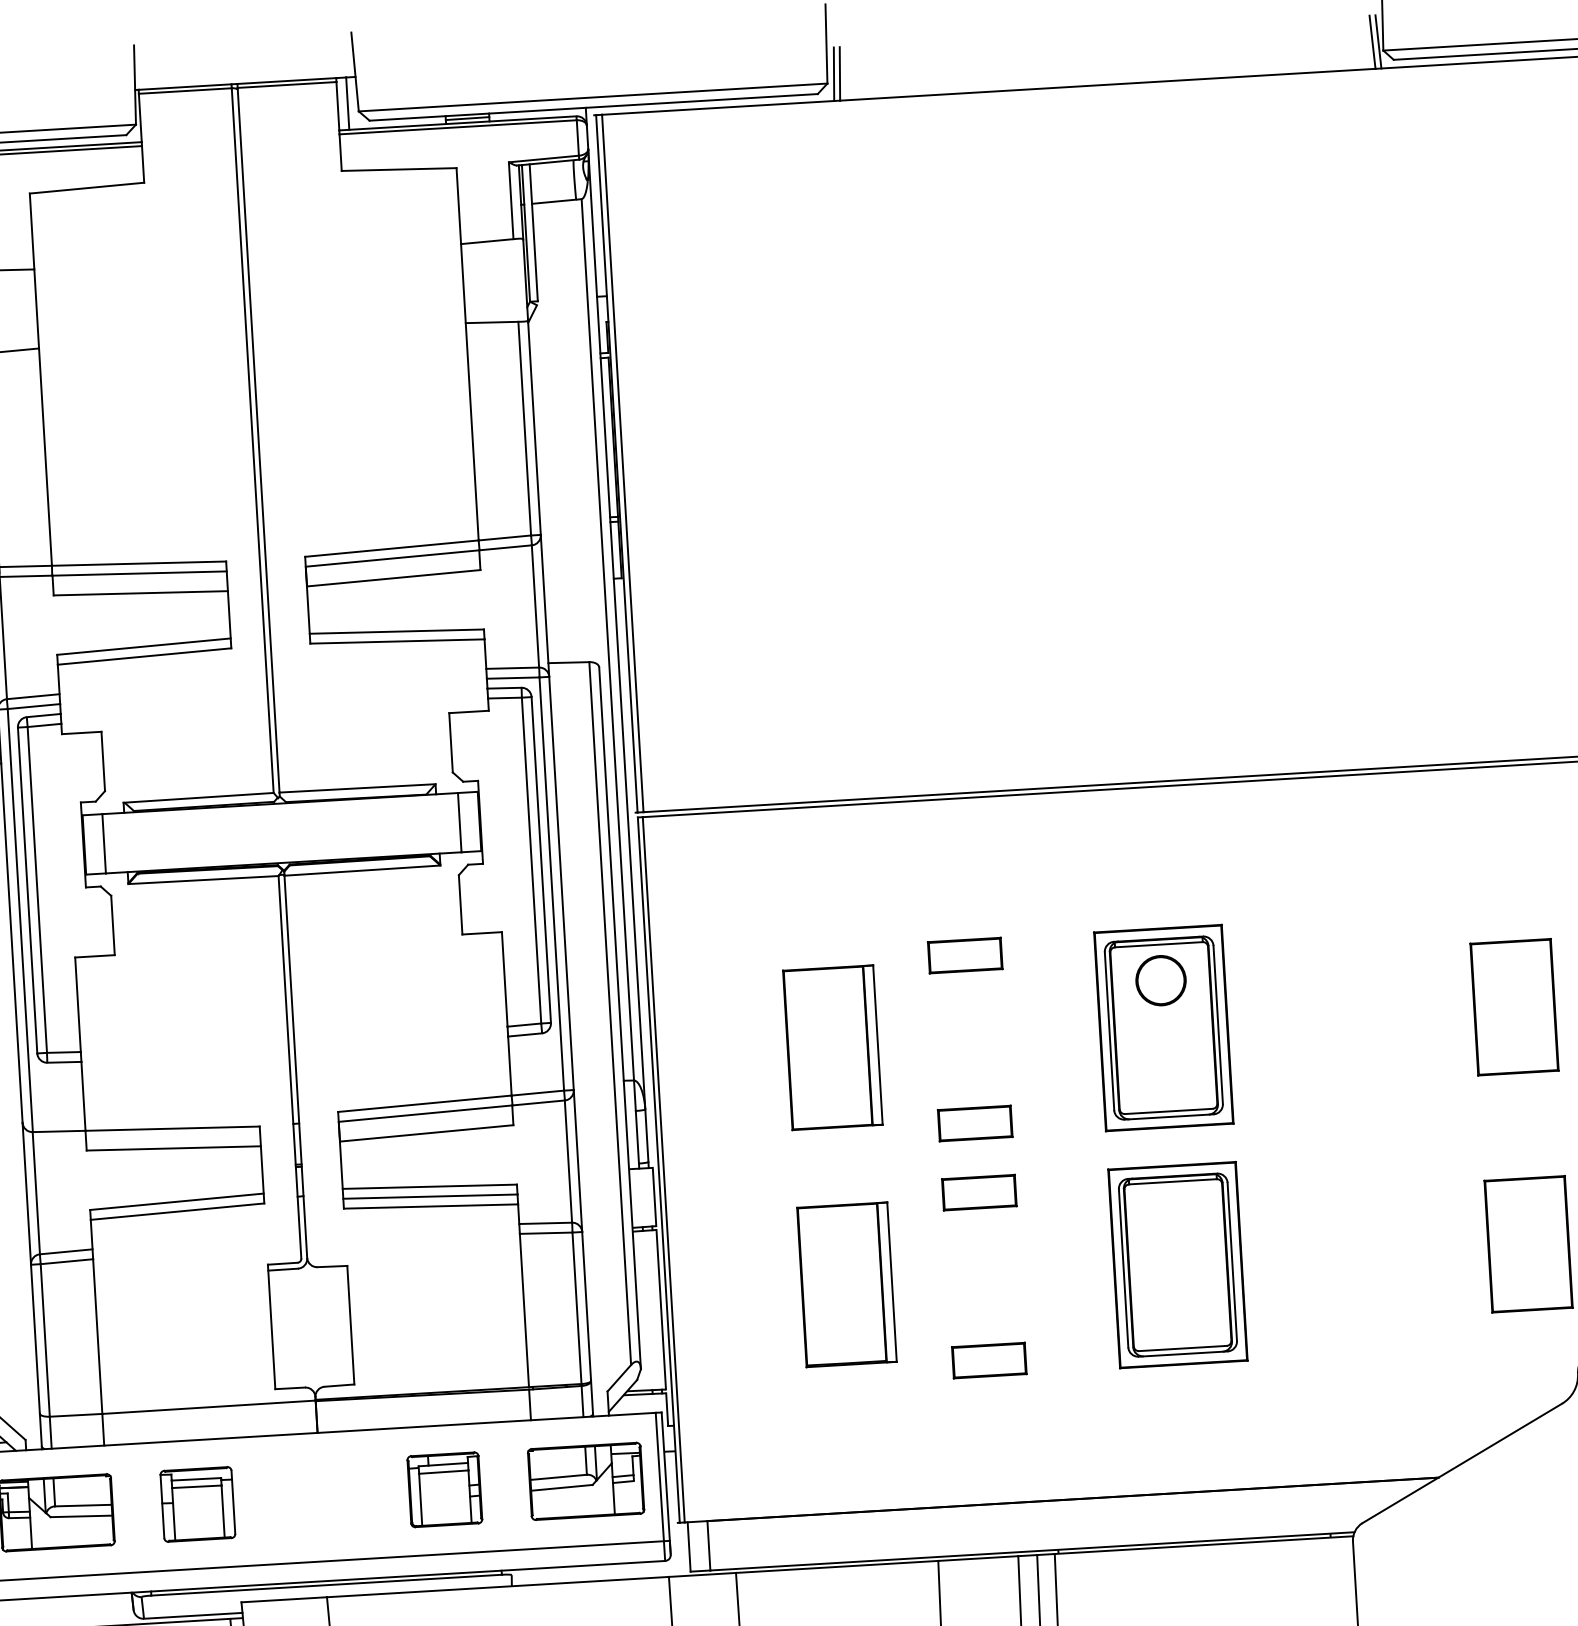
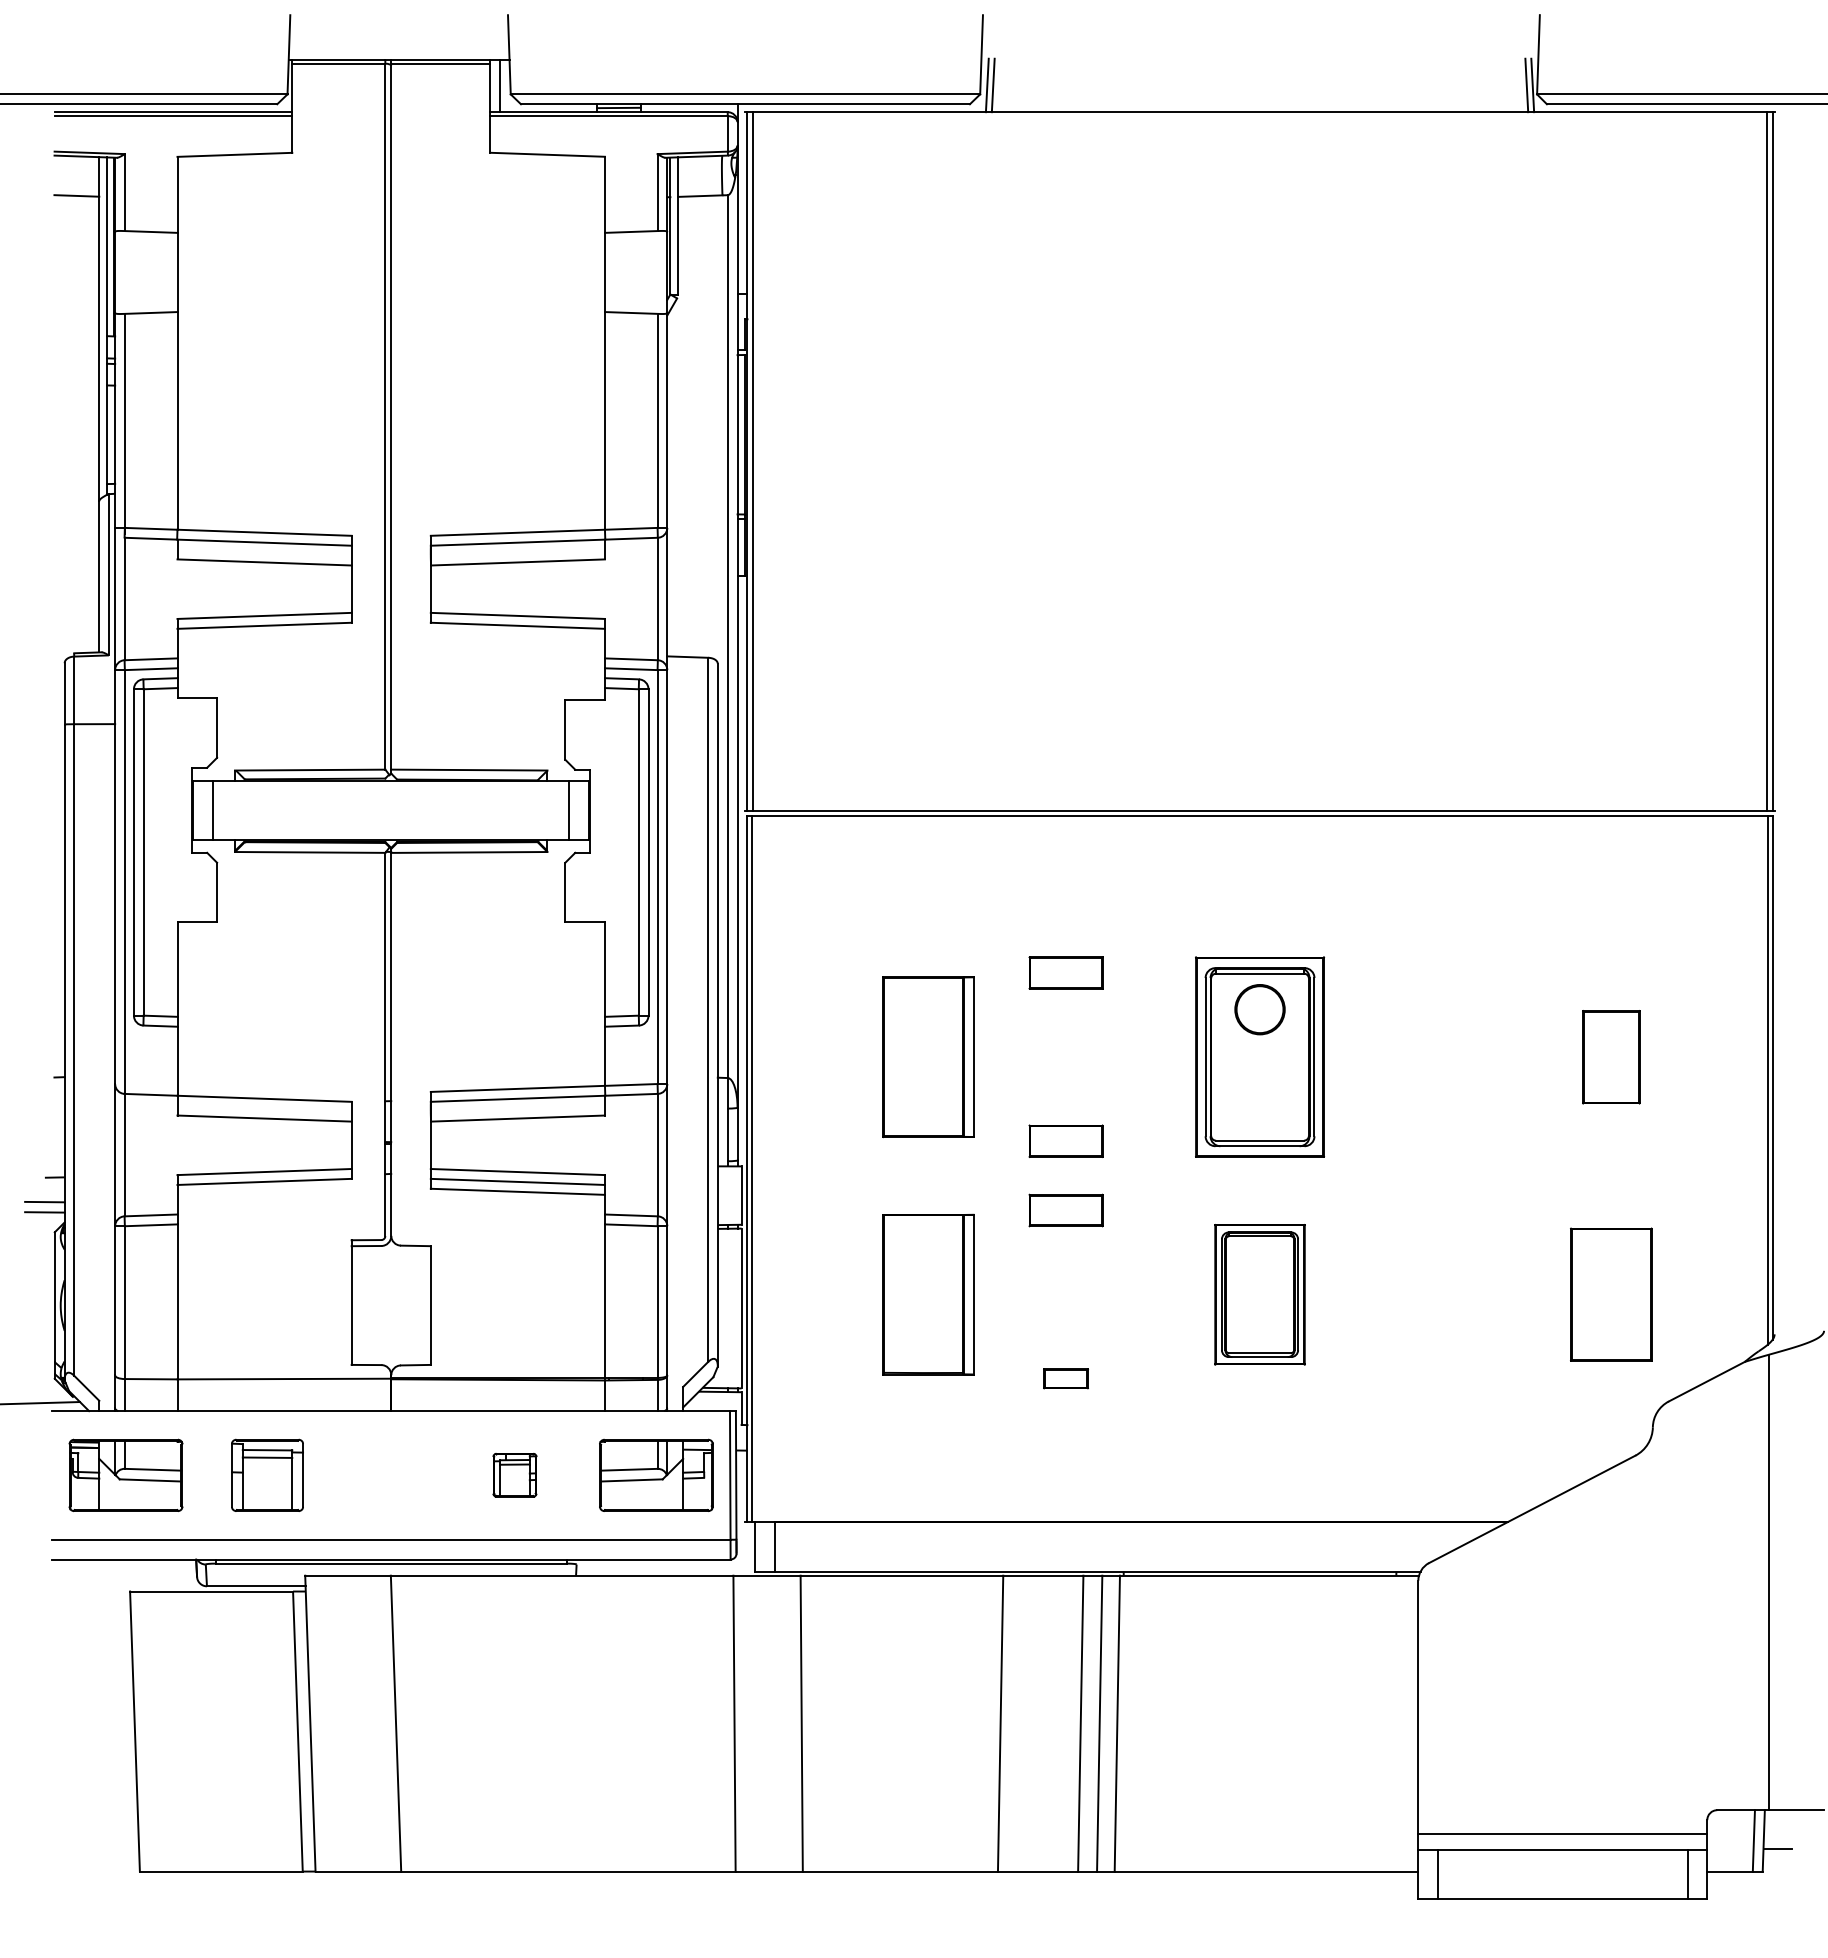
part: (1514, 1007) -> (1611, 1057), size x0.7
part: (1177, 1265) -> (1259, 1294), size x0.7
part: (988, 1360) -> (1065, 1378), size x0.6
part: (444, 1488) -> (514, 1474), size x0.6

